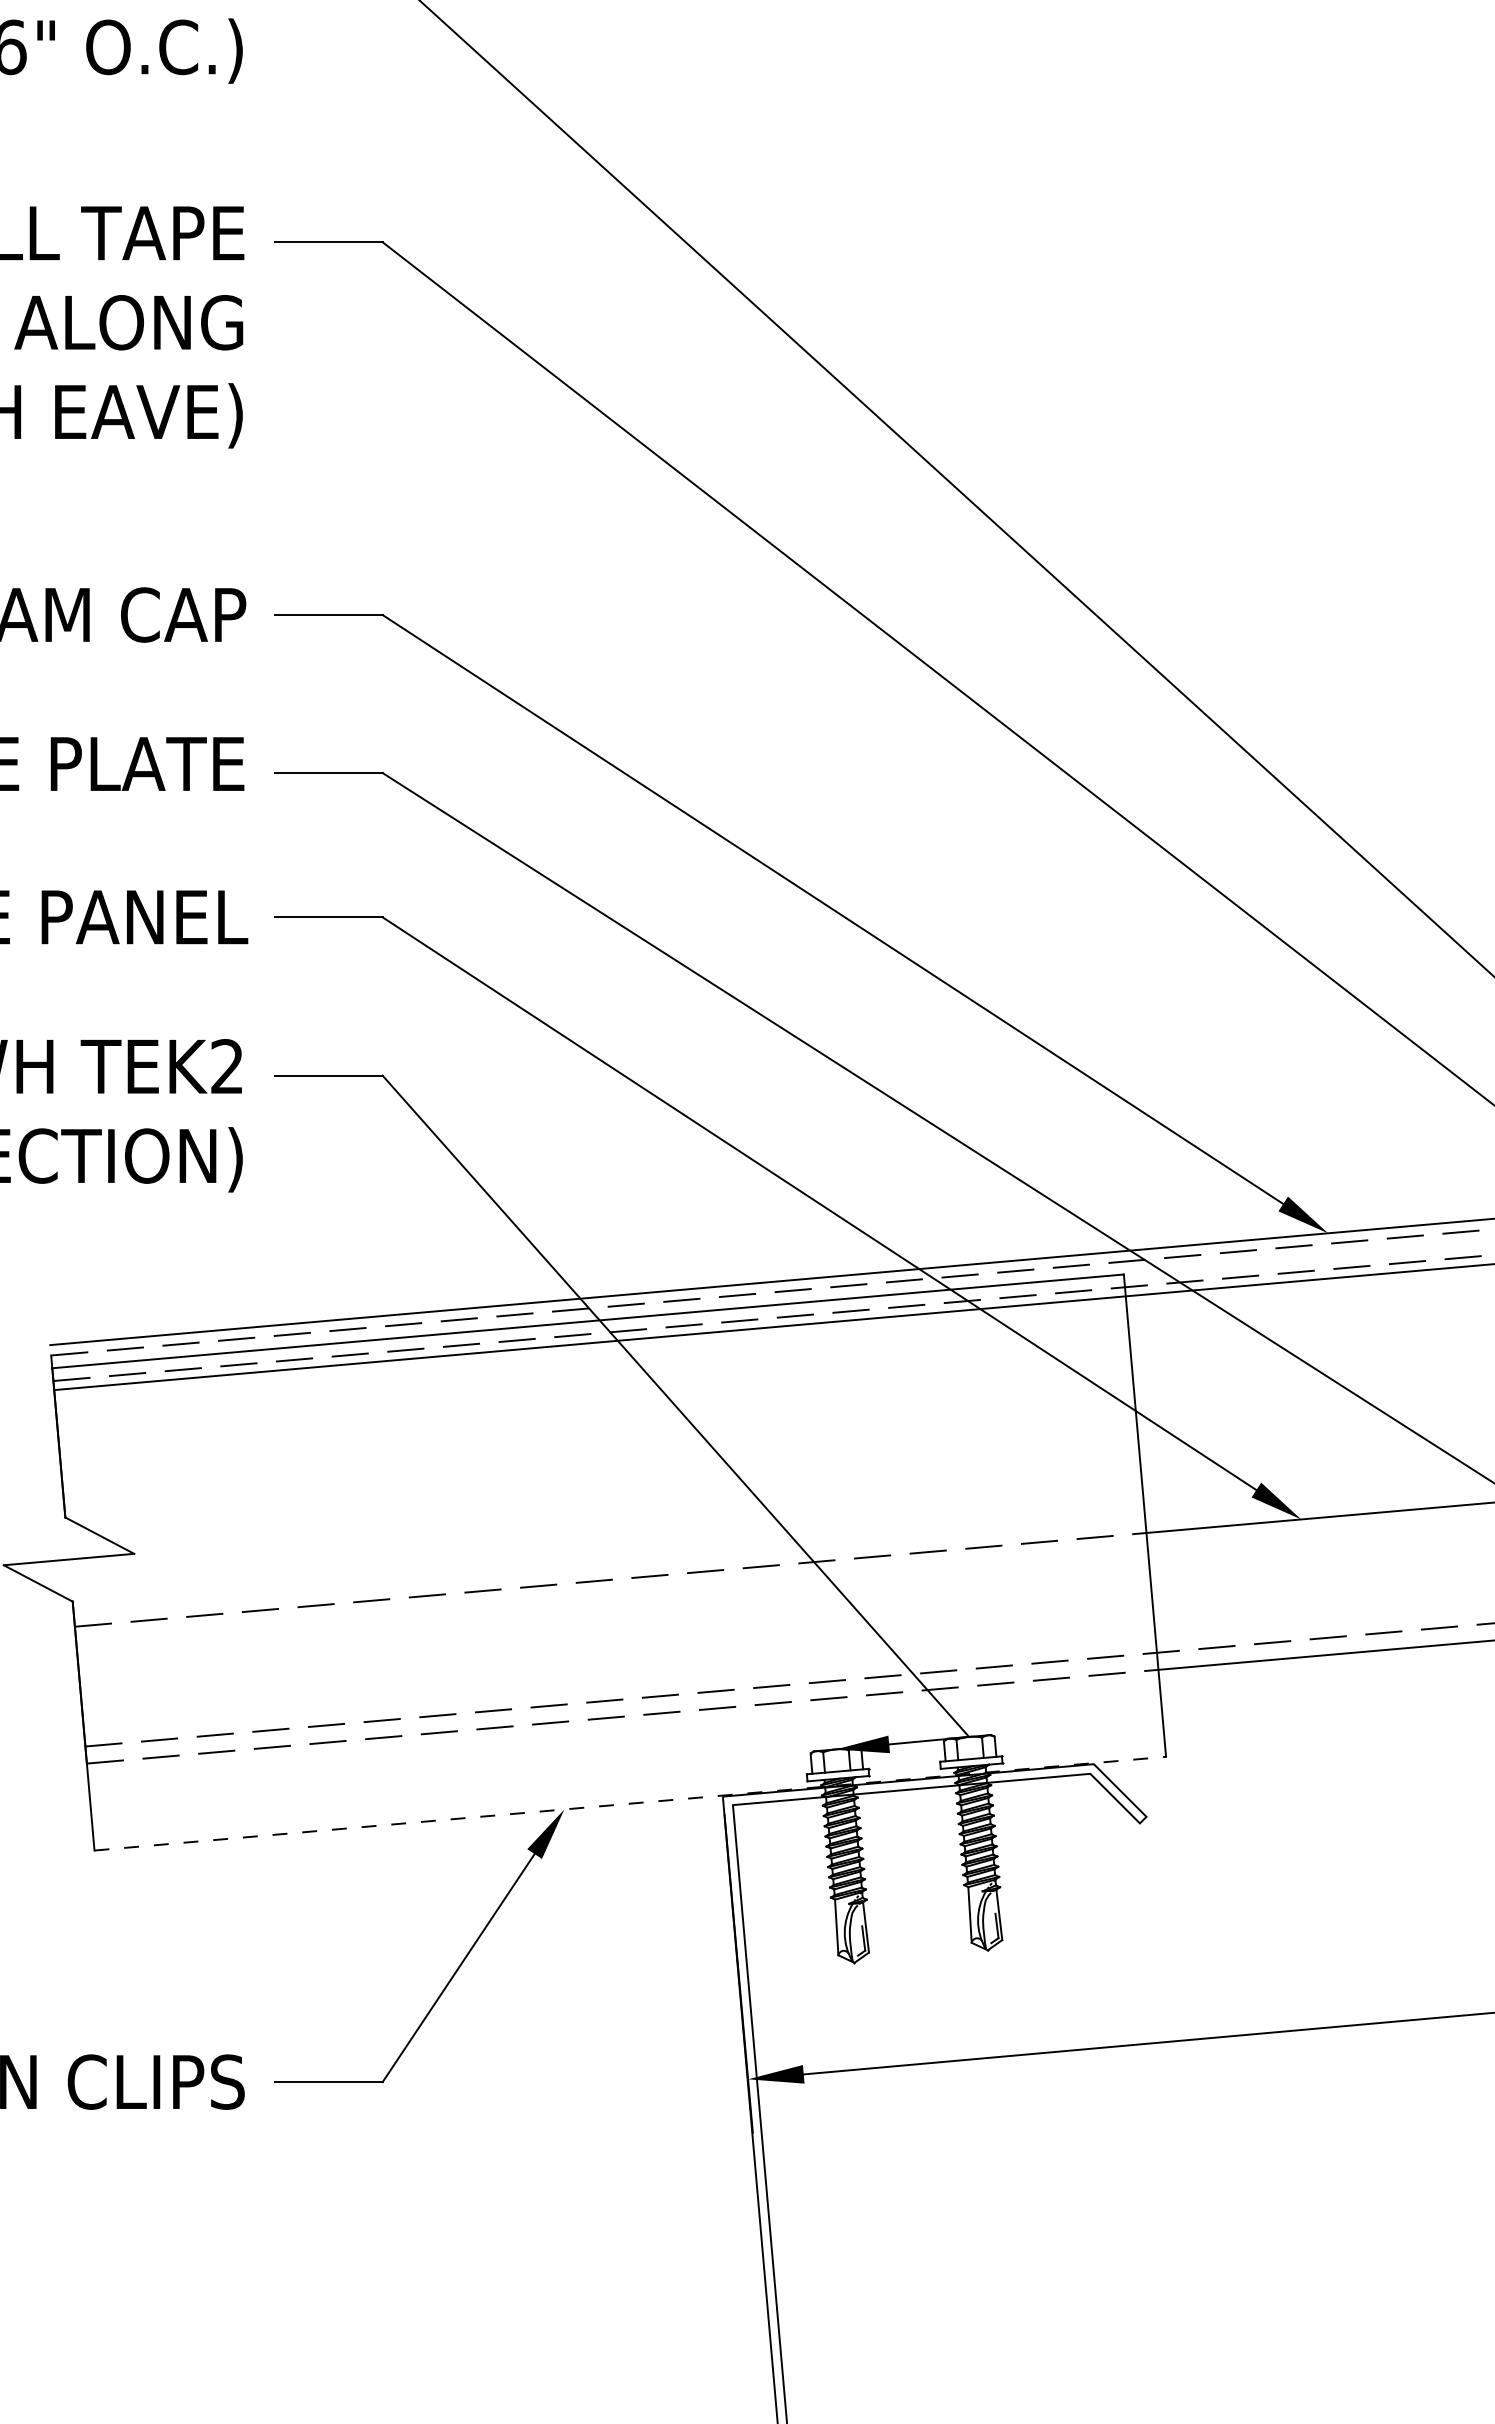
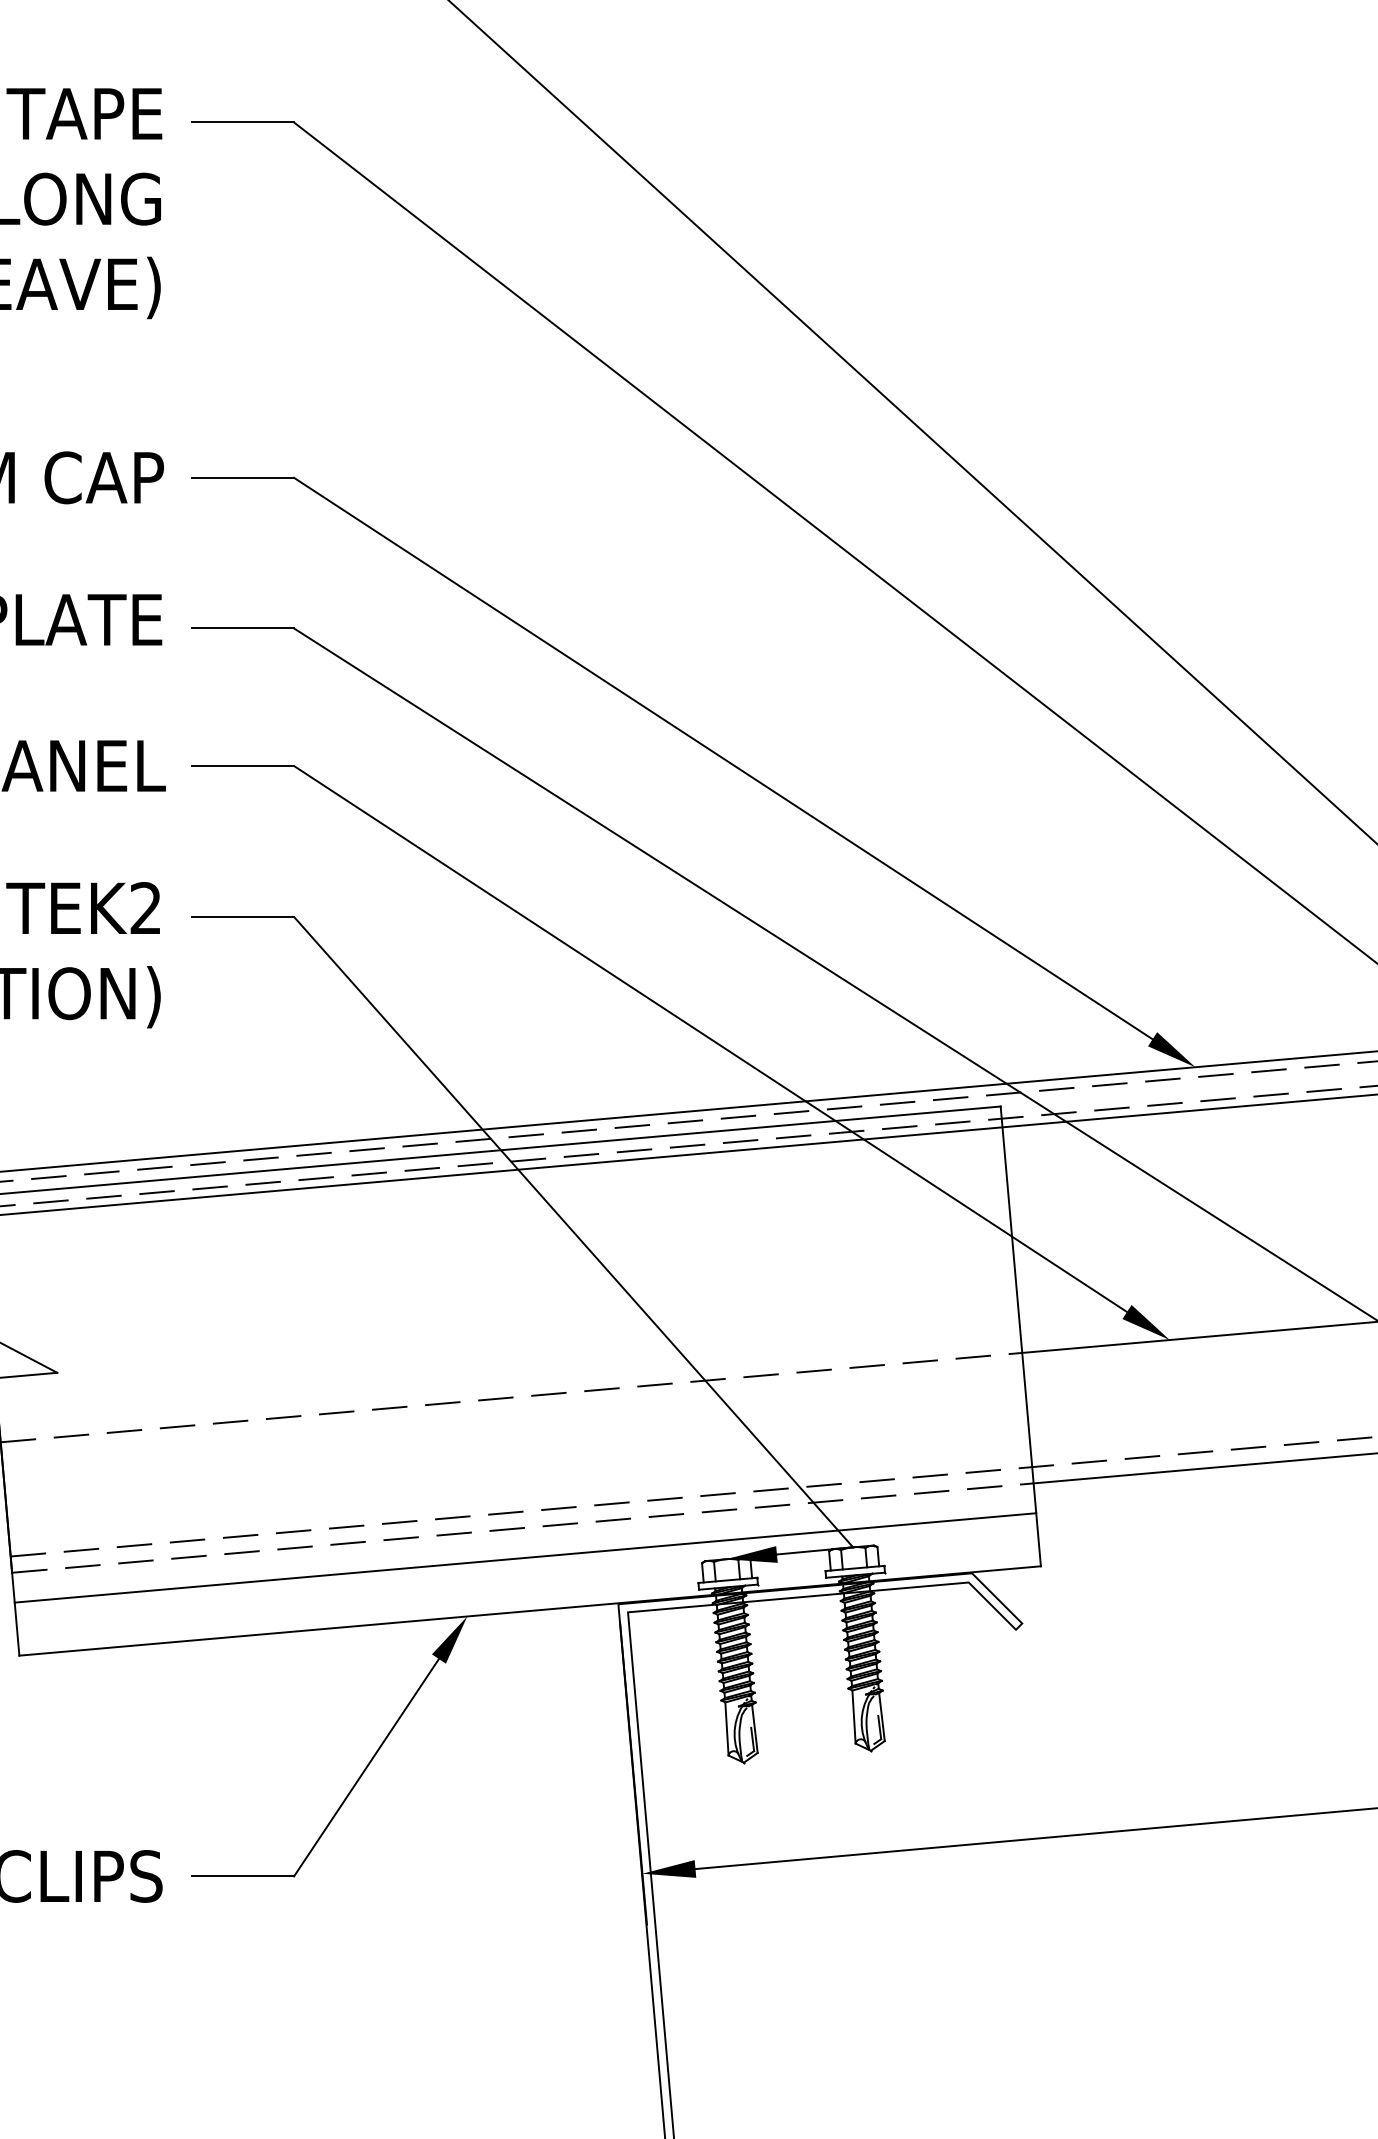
line: (625, 1747) -> (525, 1557), added
line: (630, 1803) -> (530, 1610), dashed -> solid

